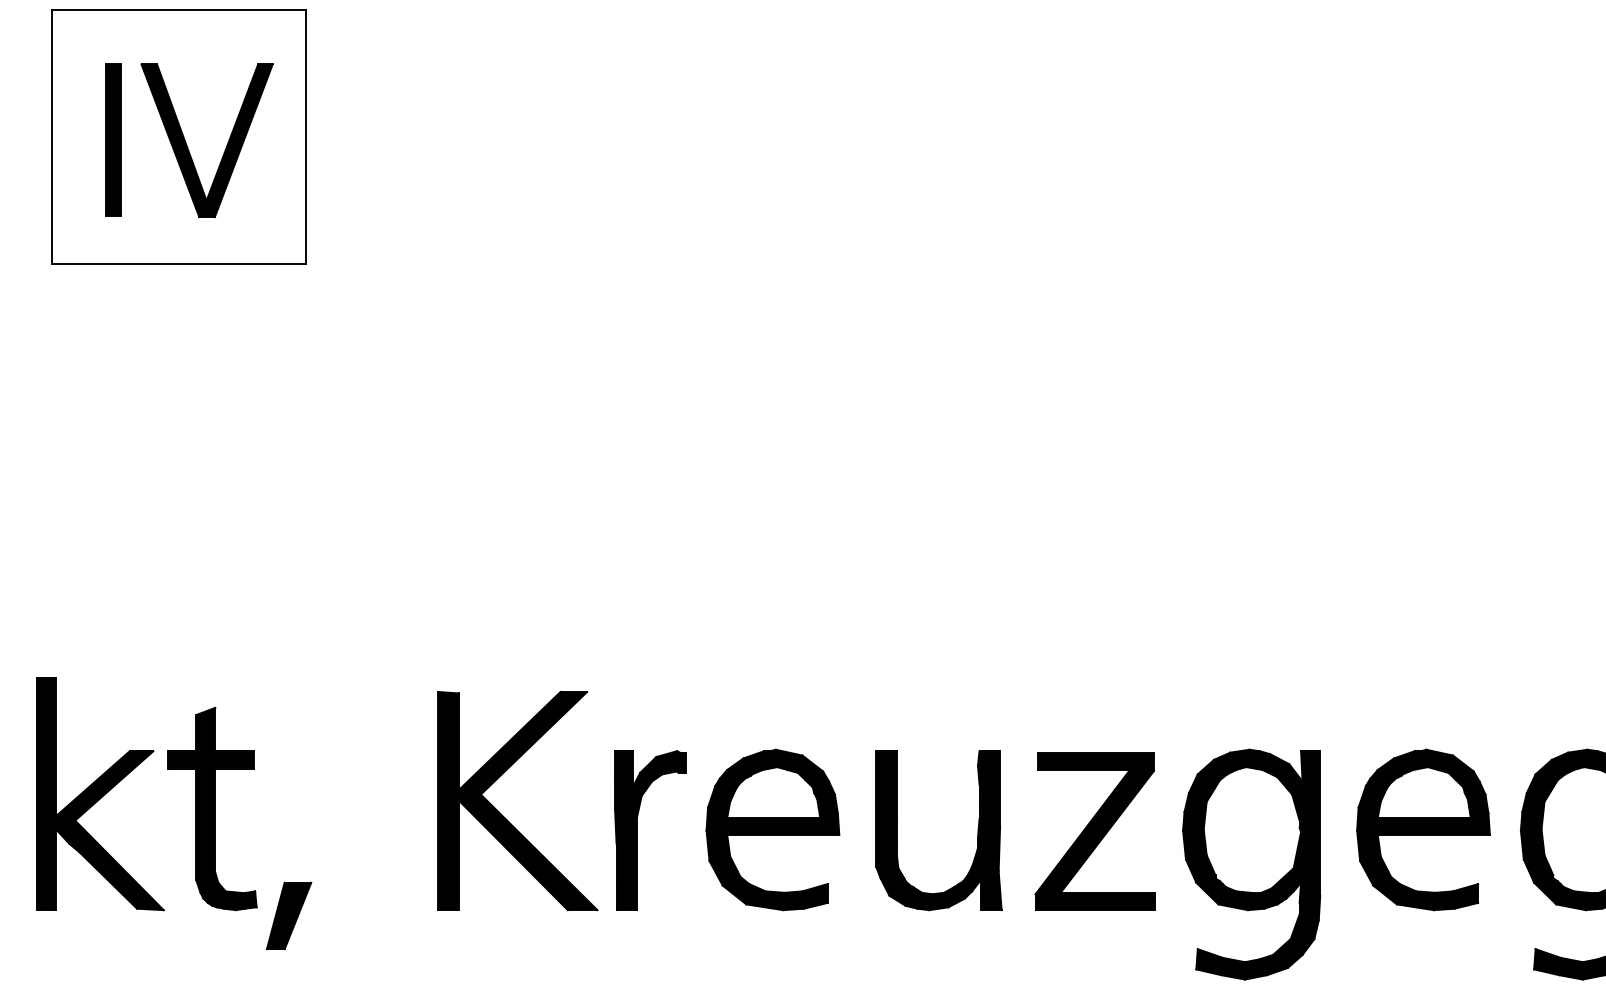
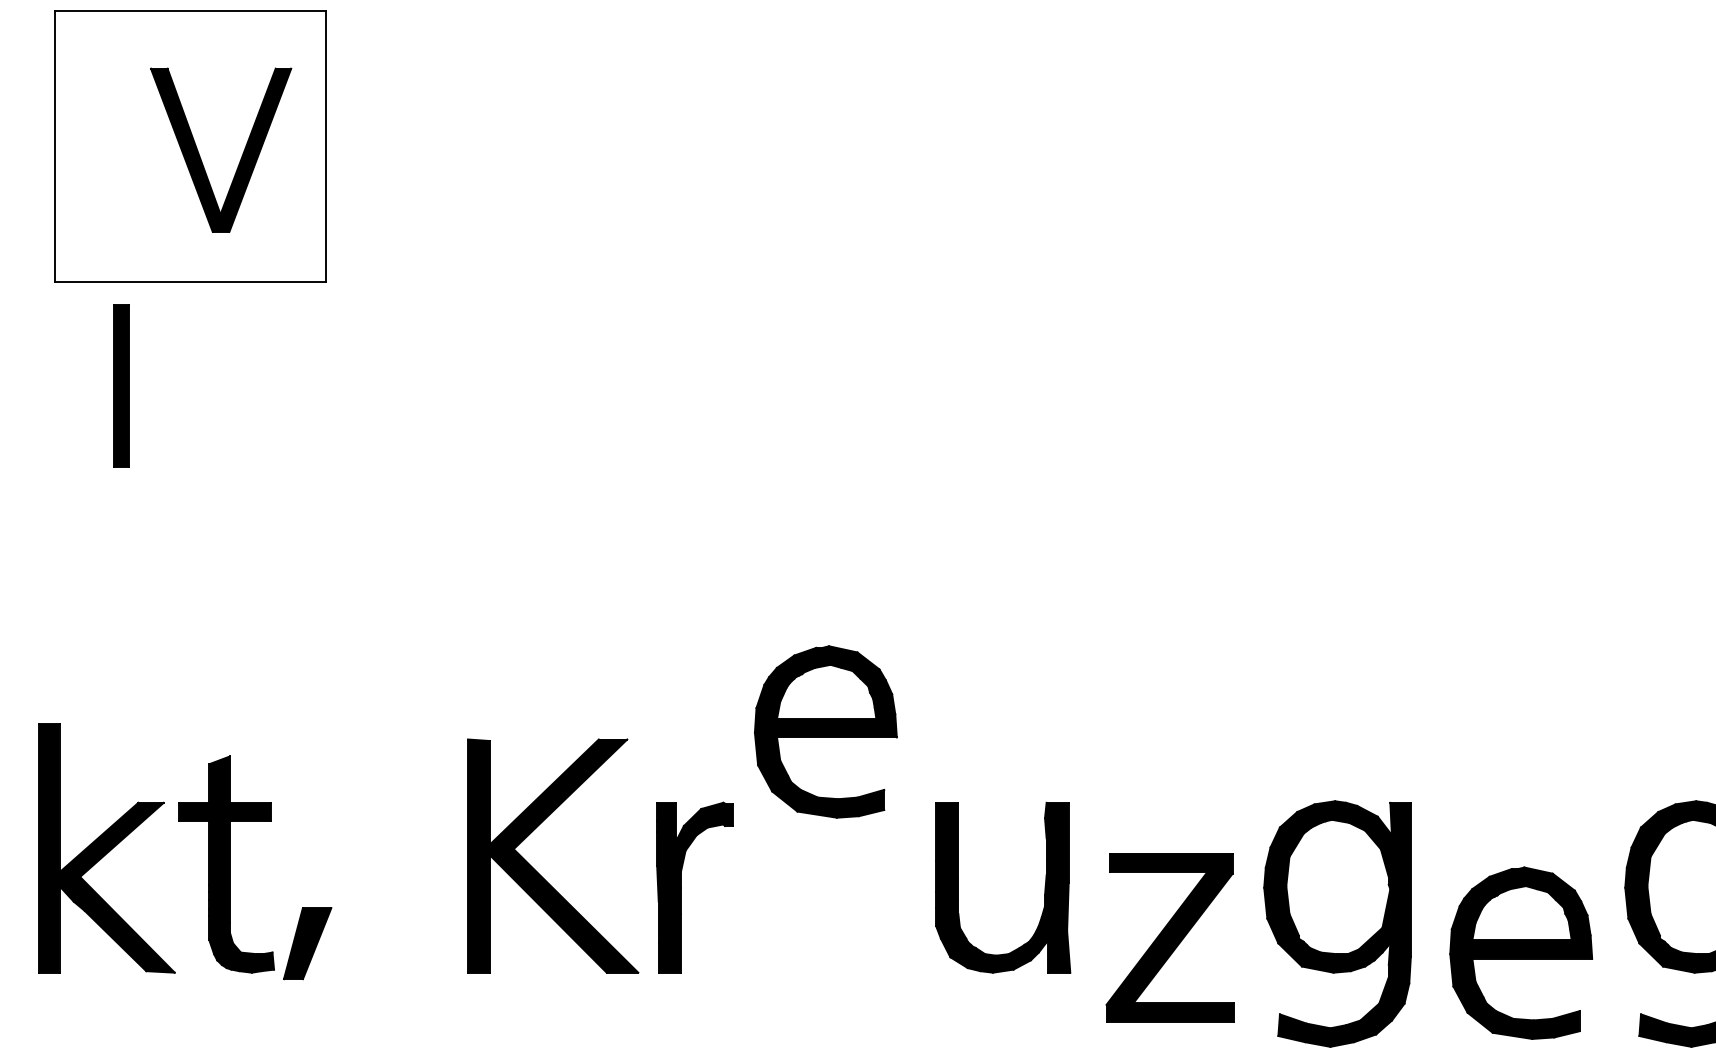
part: (113, 139) -> (121, 385), moved
part: (772, 829) -> (825, 731), moved
part: (1423, 829) -> (1521, 952), moved
part: (1094, 831) -> (1169, 937), moved
part: (289, 915) -> (308, 943), moved

